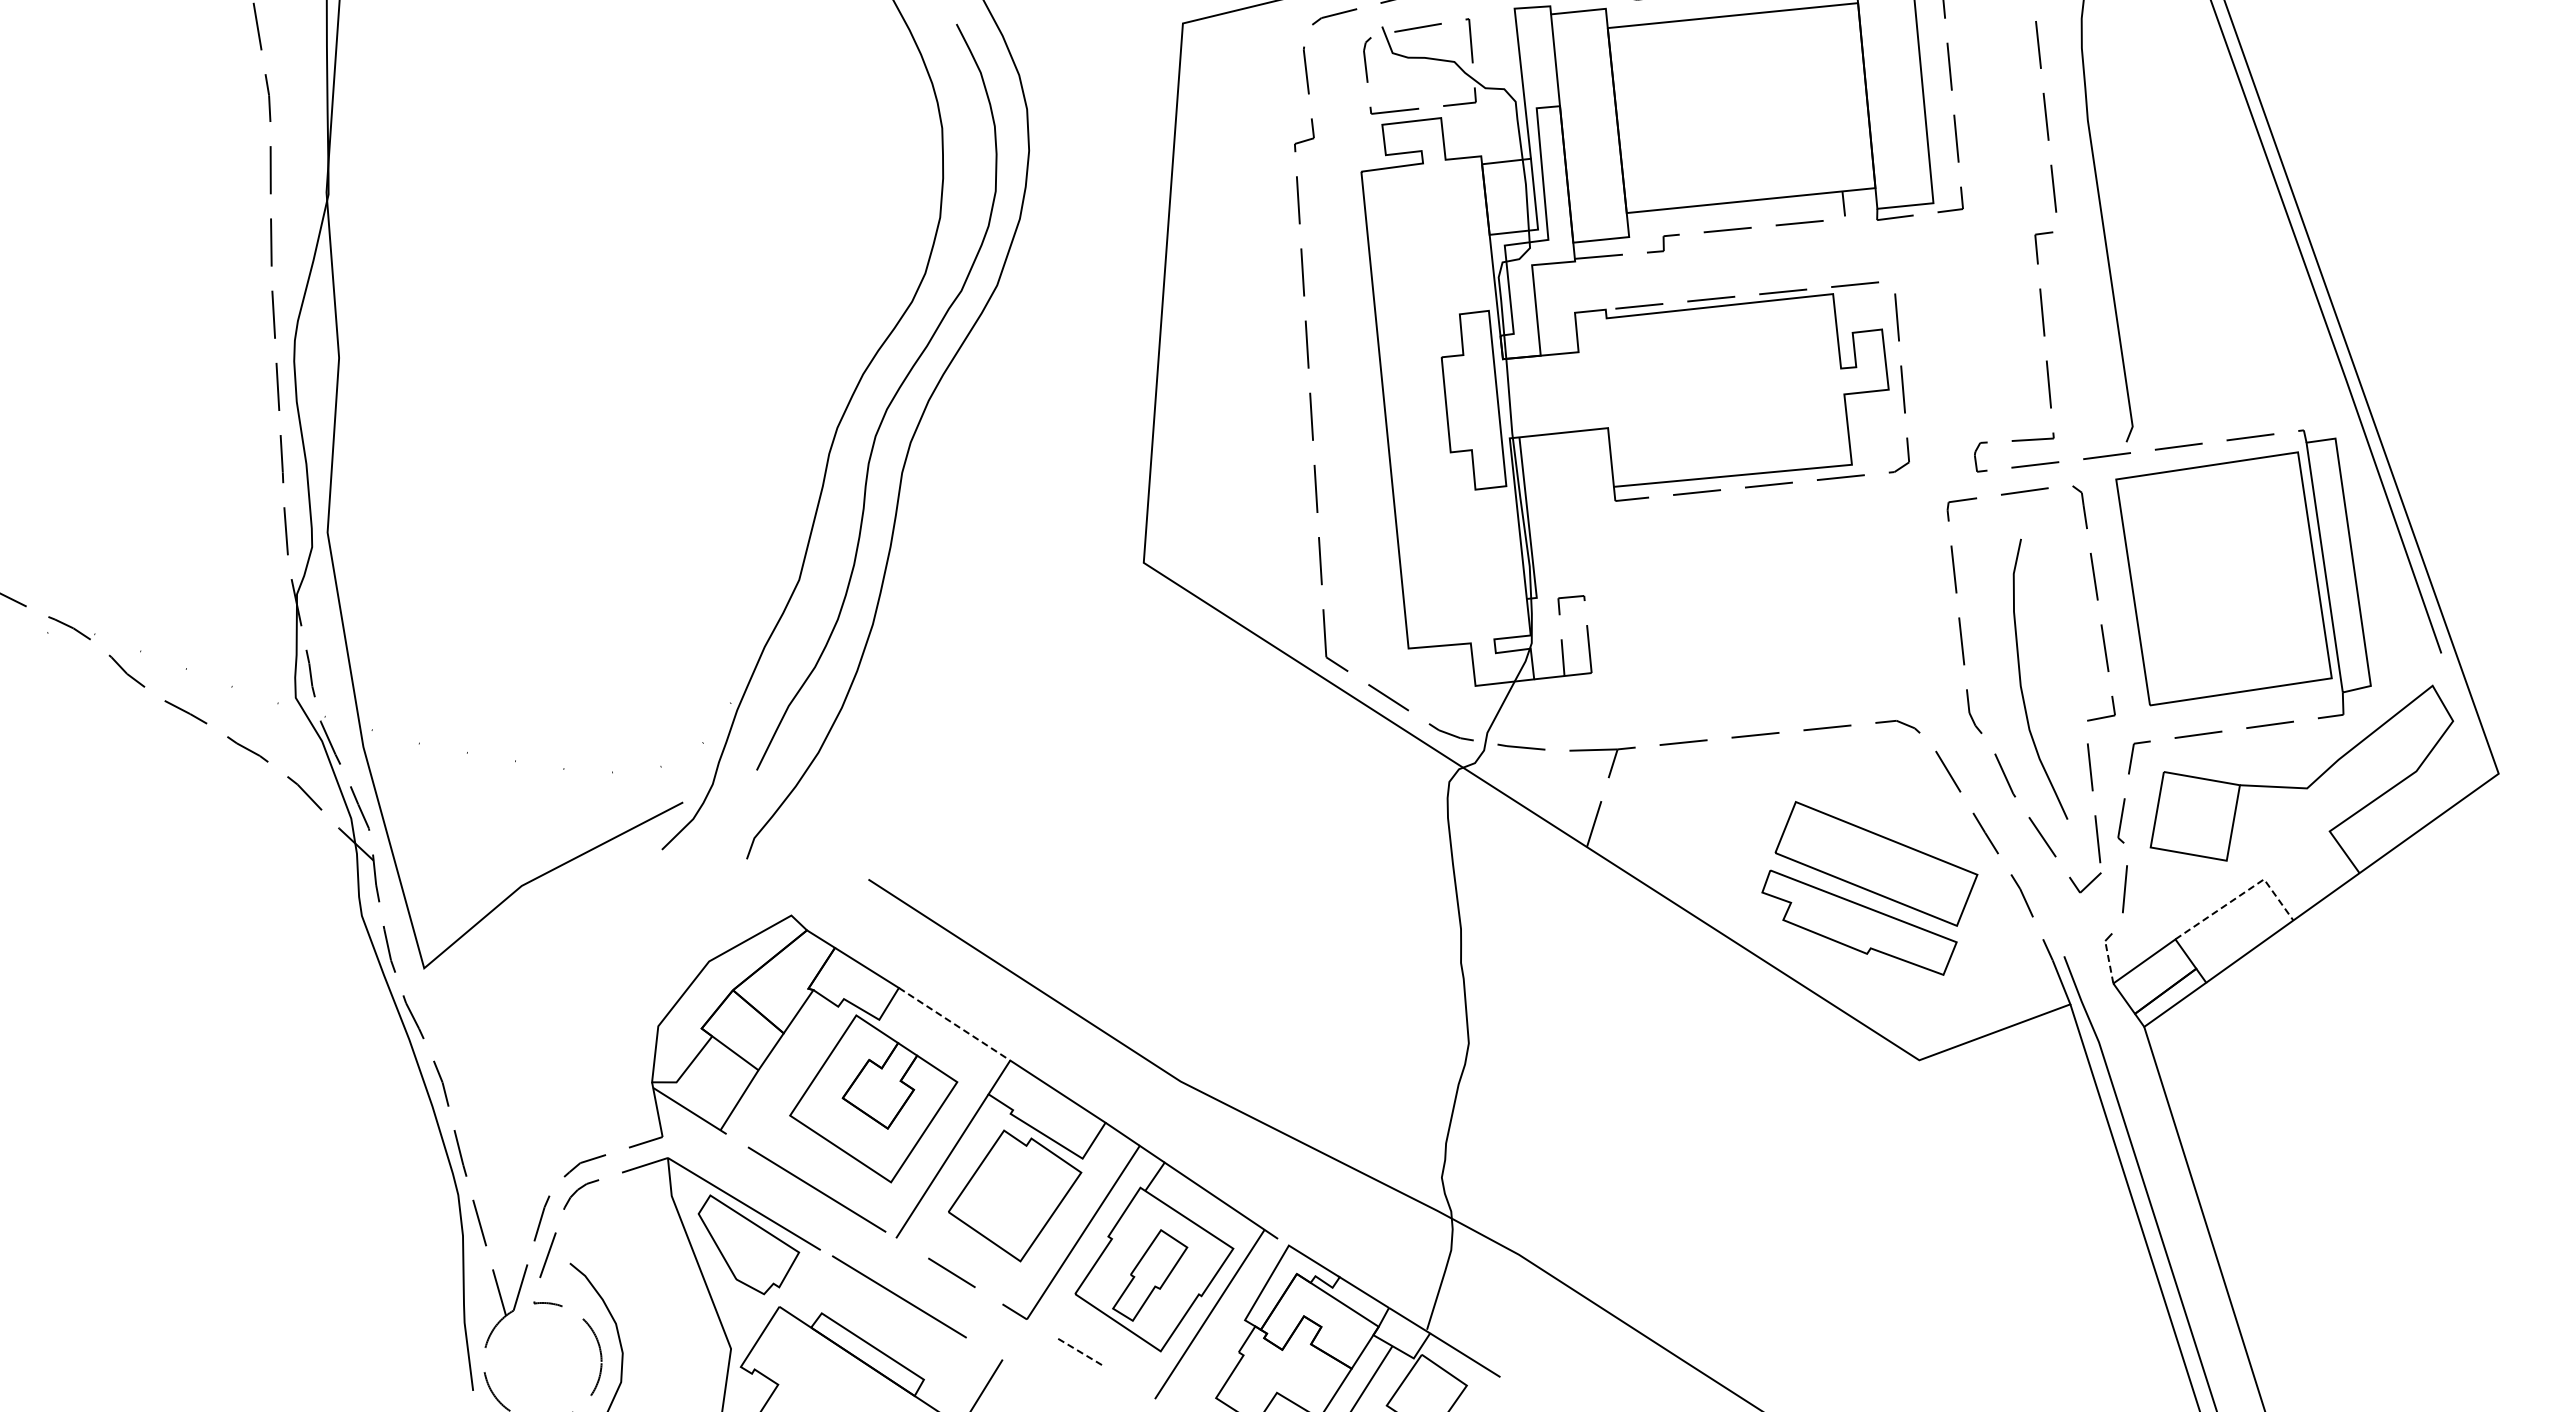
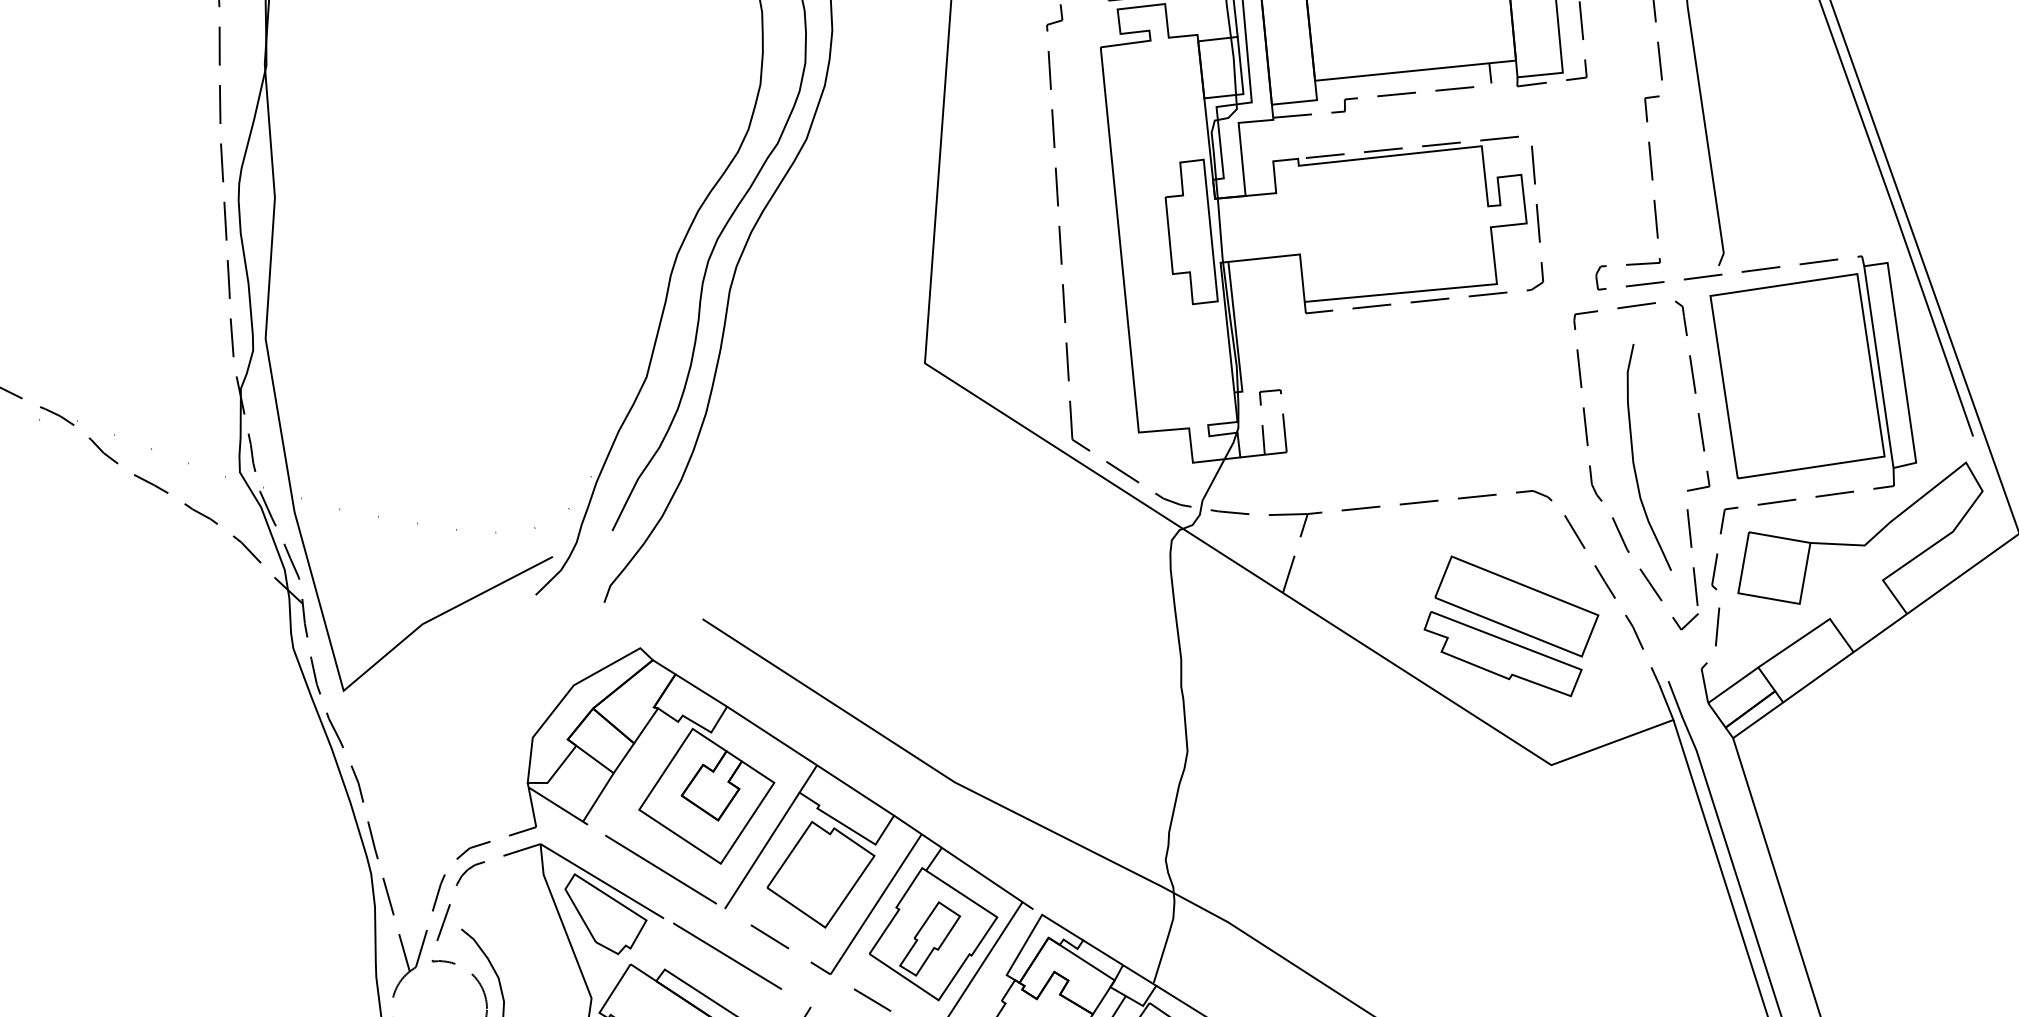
line: (2241, 894) -> (1811, 631), dashed -> solid
line: (2109, 962) -> (1705, 686), dashed -> solid
line: (955, 1024) -> (772, 736), dashed -> solid
line: (1079, 1351) -> (873, 1000), dashed -> solid

